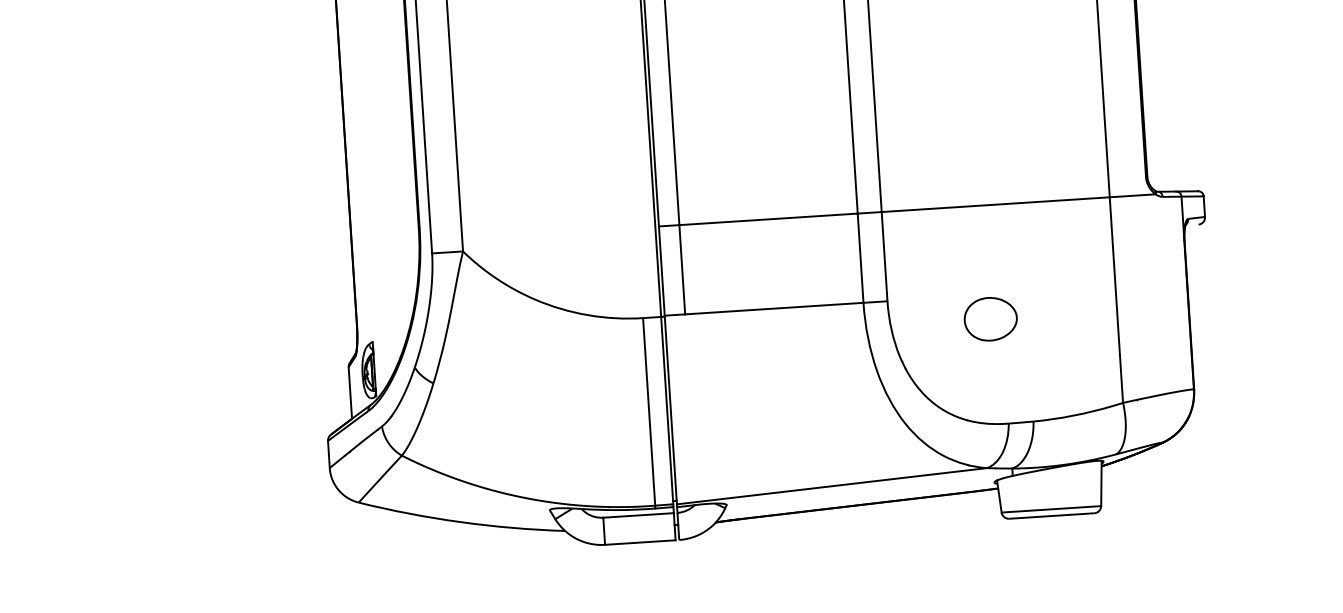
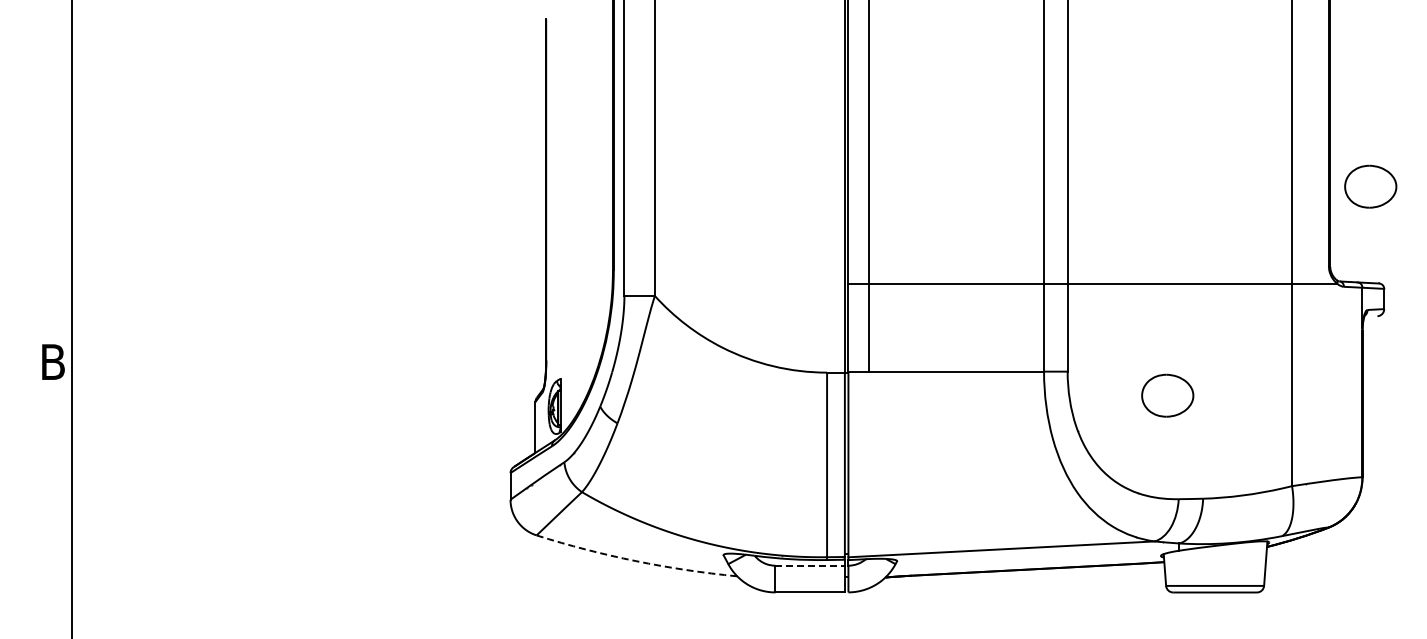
part: (1183, 93) -> (1370, 186), added
line: (638, 515) -> (810, 565), solid -> dashed
arc: (460, 522) -> (635, 561), solid -> dashed

